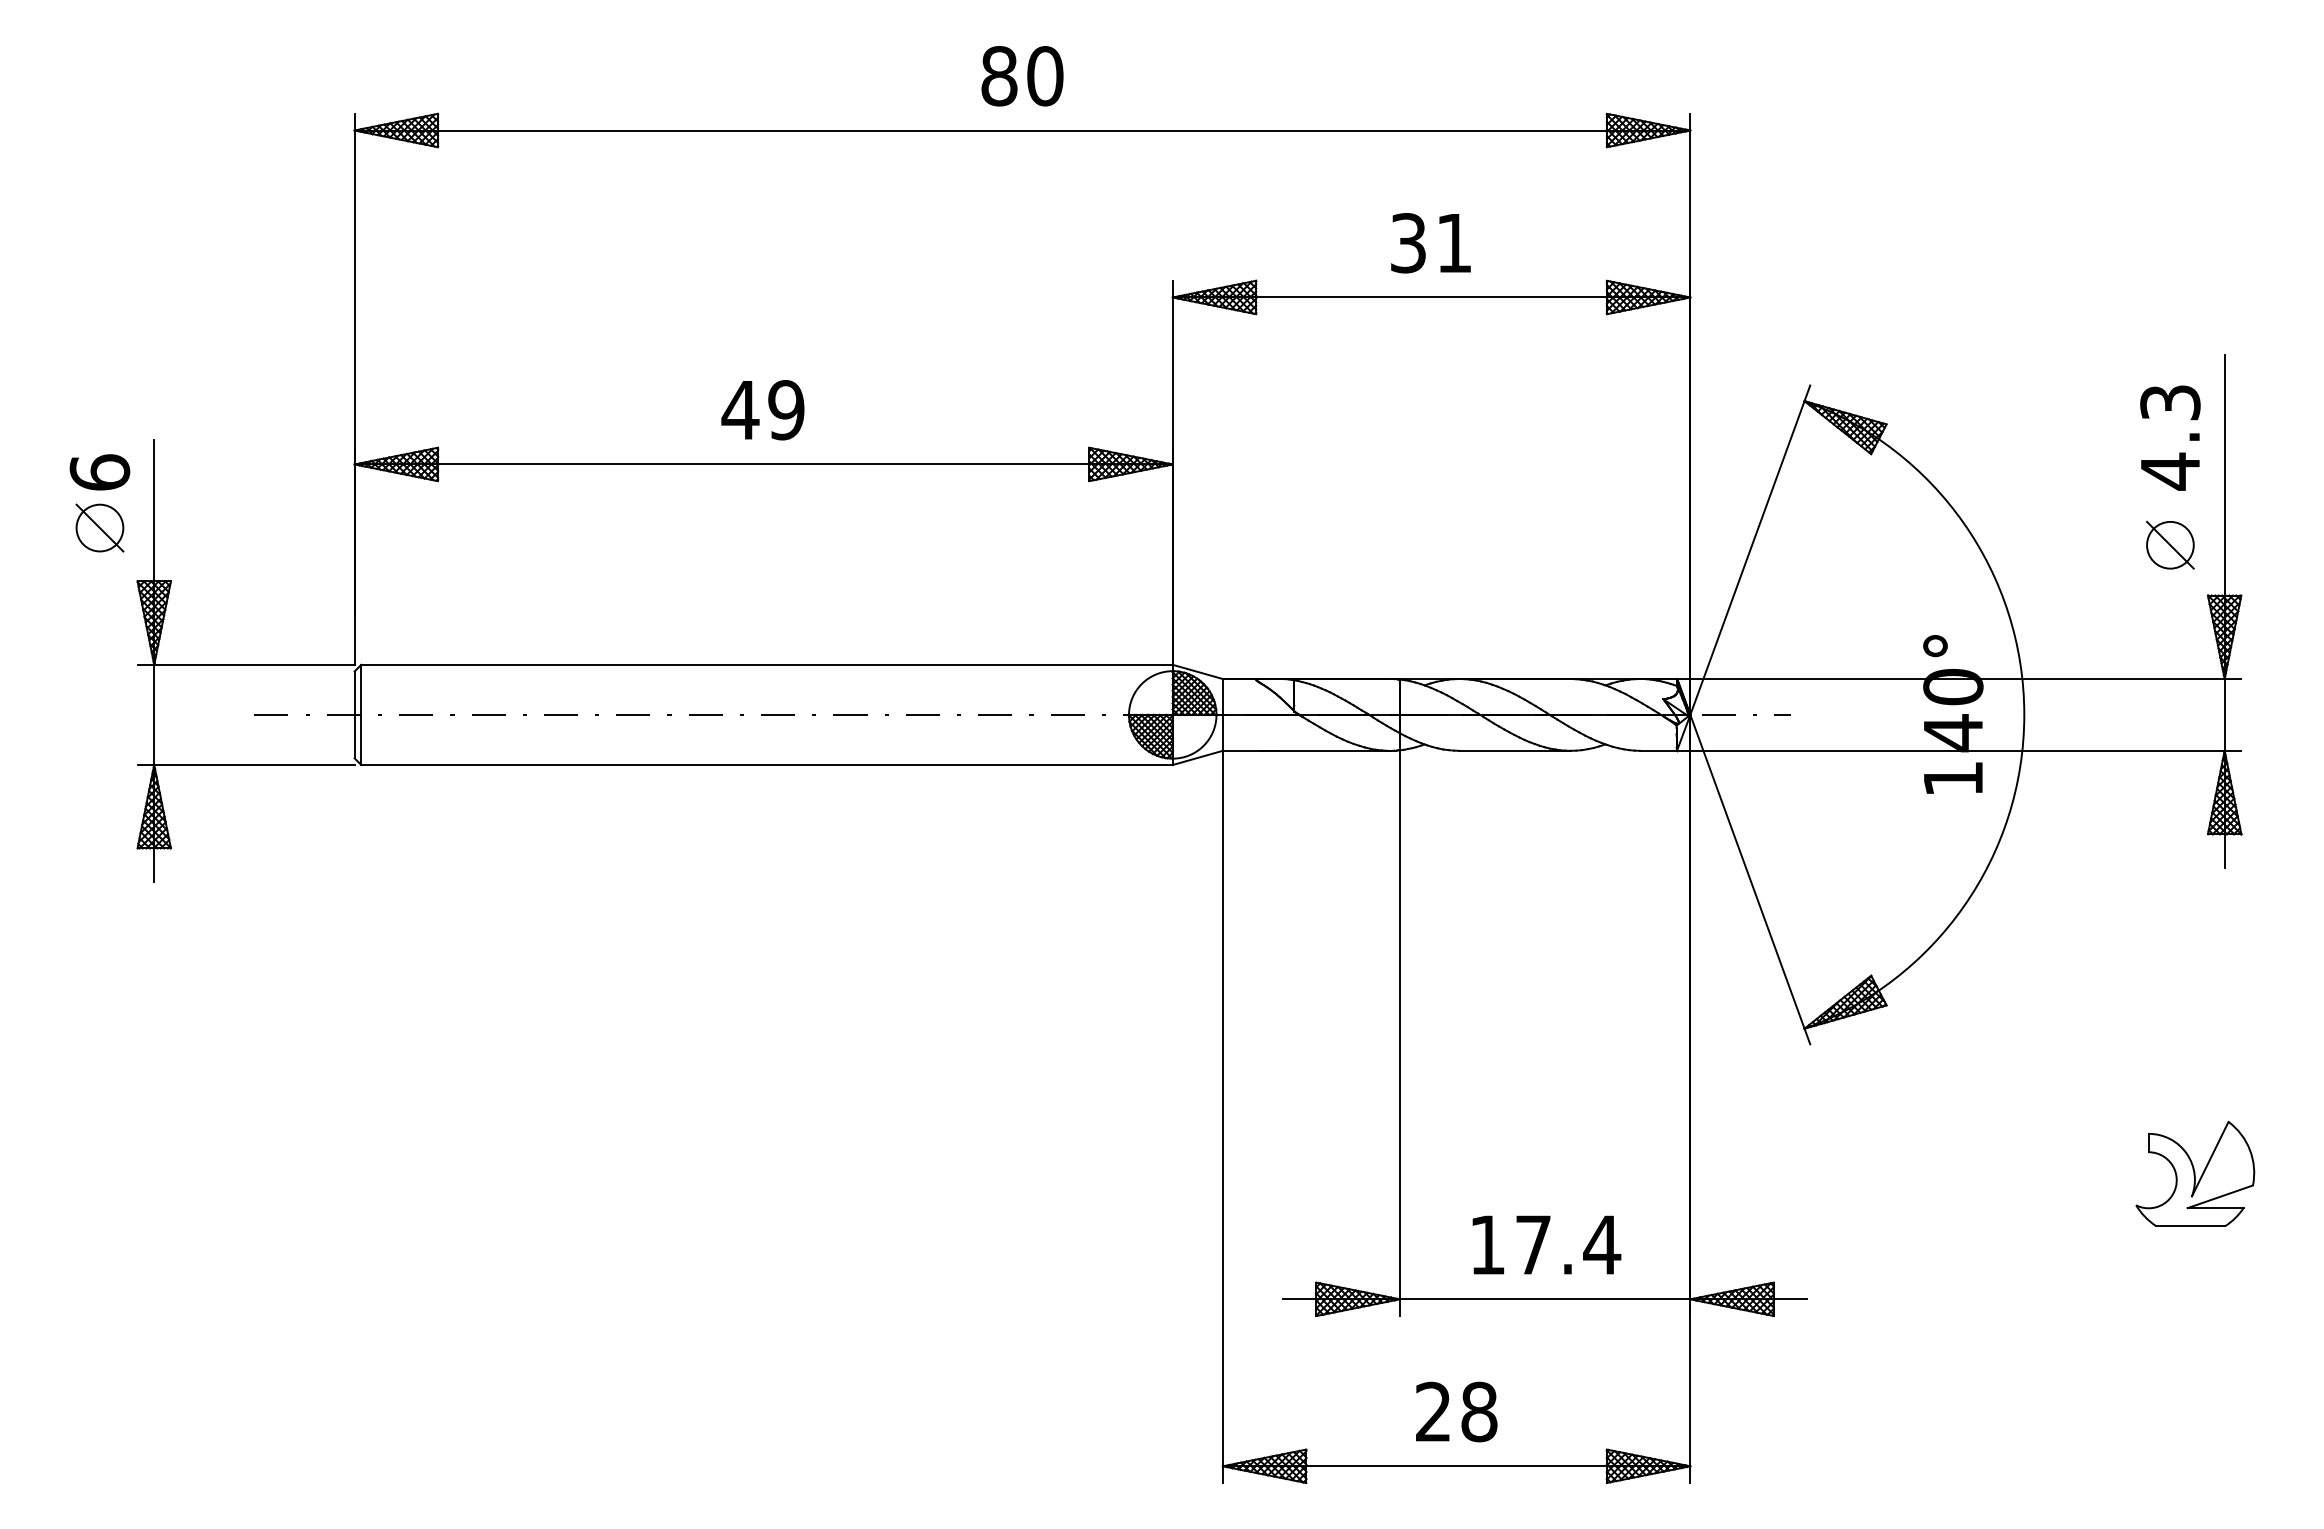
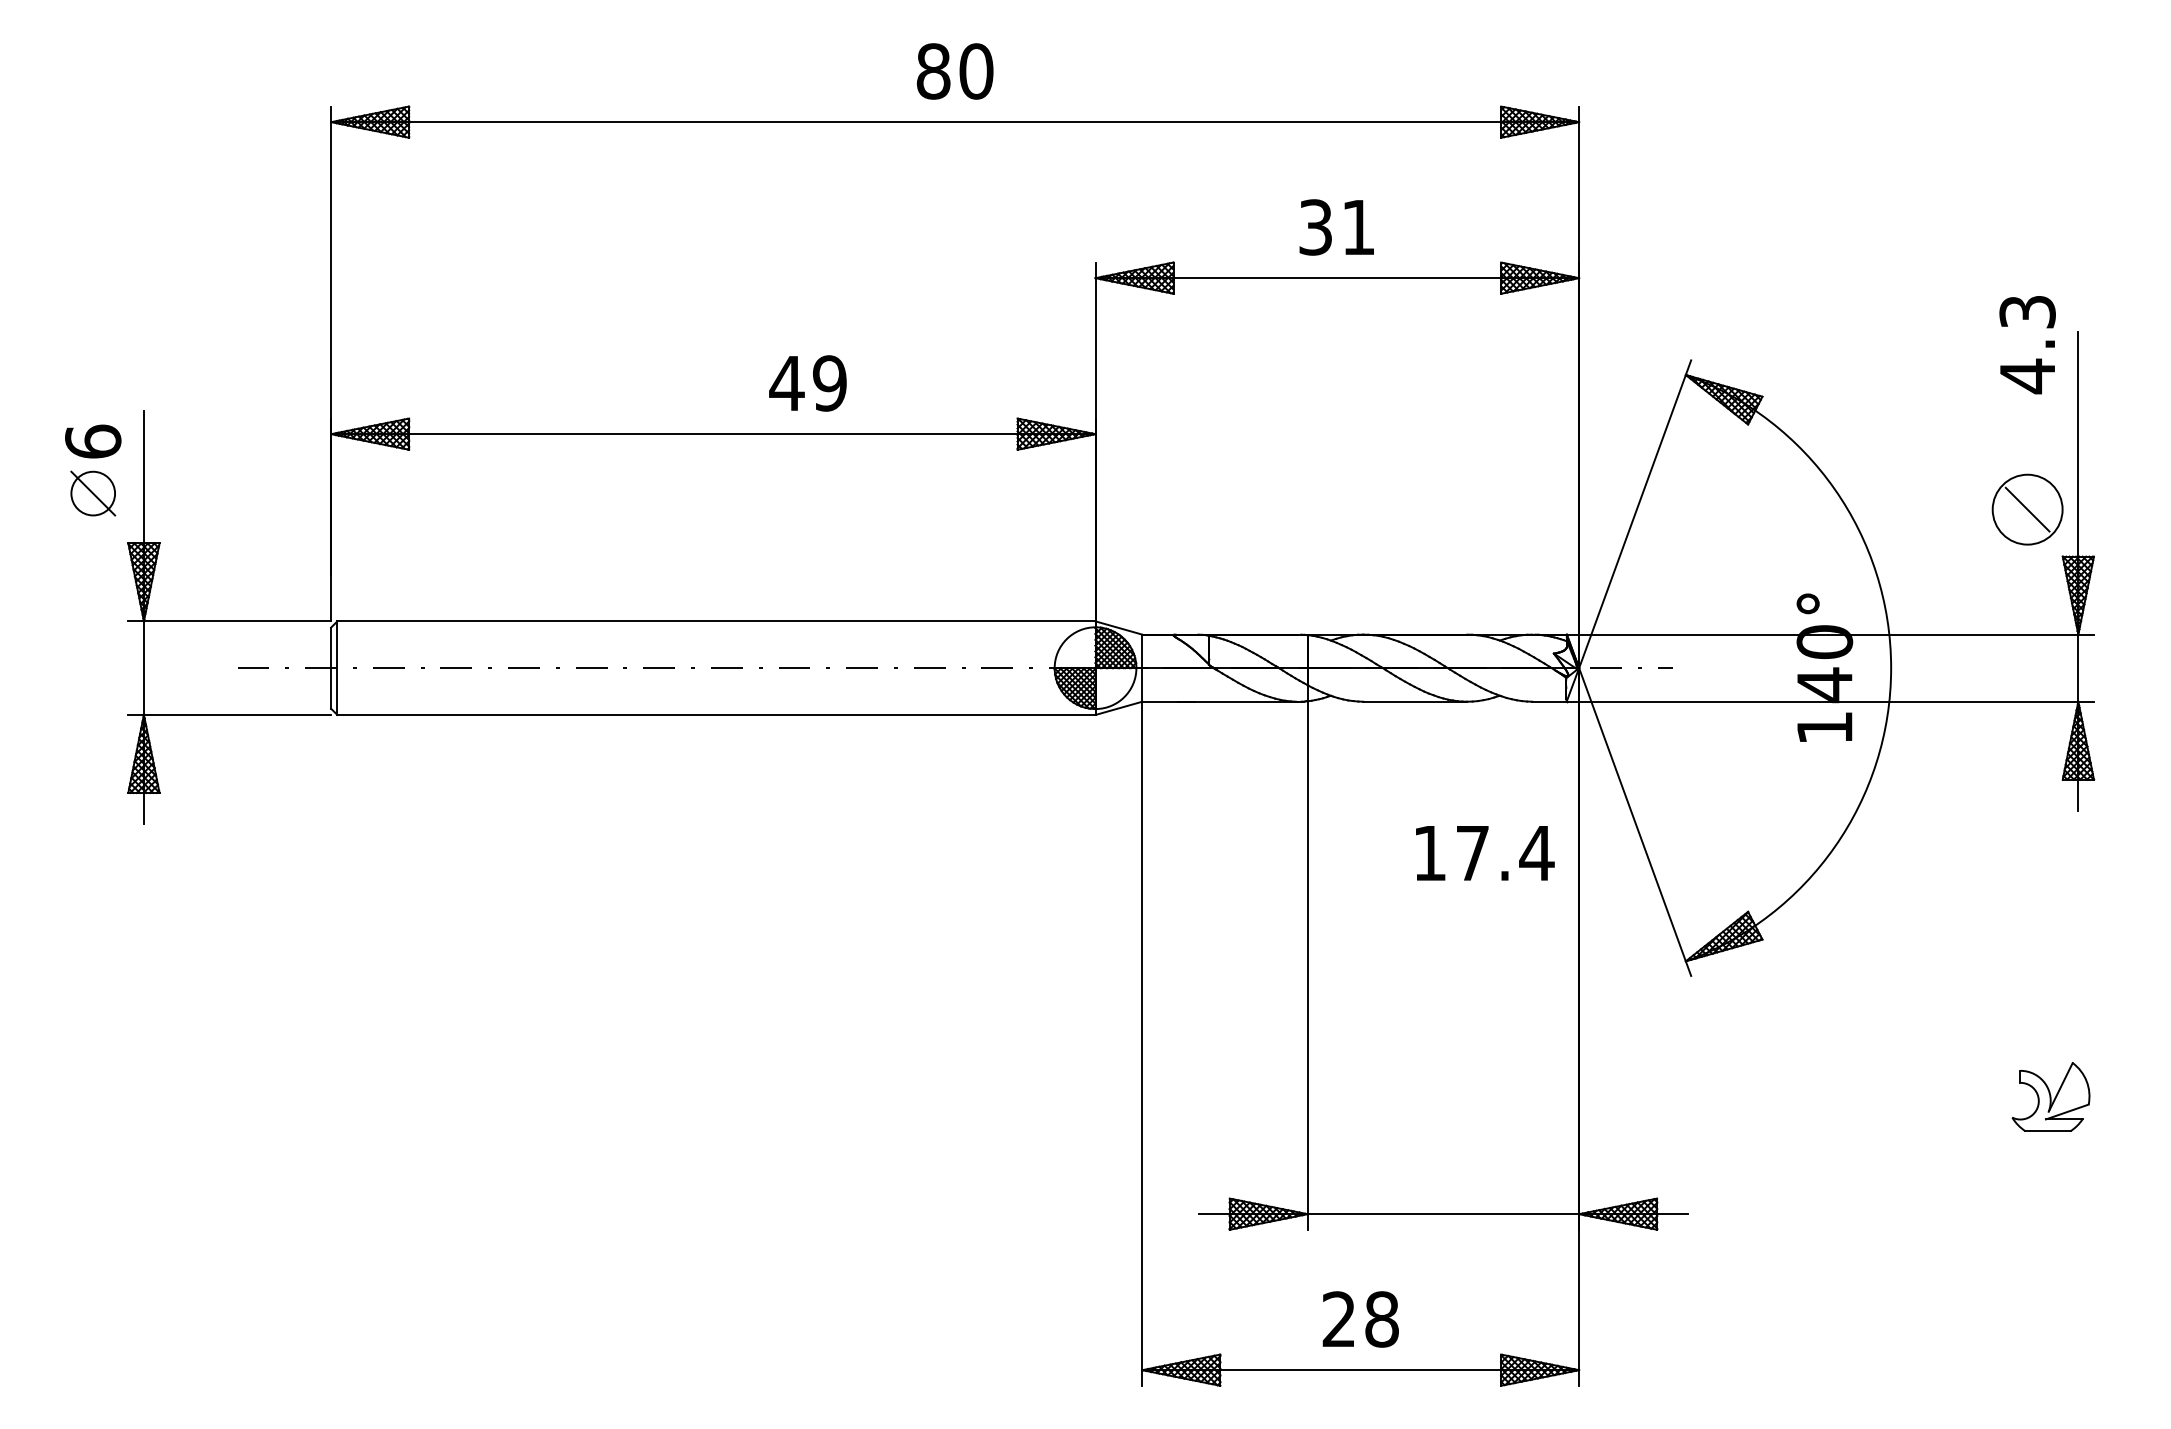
text: (762, 410) -> (807, 383), moved
text: (2170, 437) -> (2027, 344), moved
circle: (2170, 544) -> (2027, 508), size x1.6
part: (2195, 1173) -> (2051, 1096), size x0.7
text: (1546, 1244) -> (1484, 852), moved

